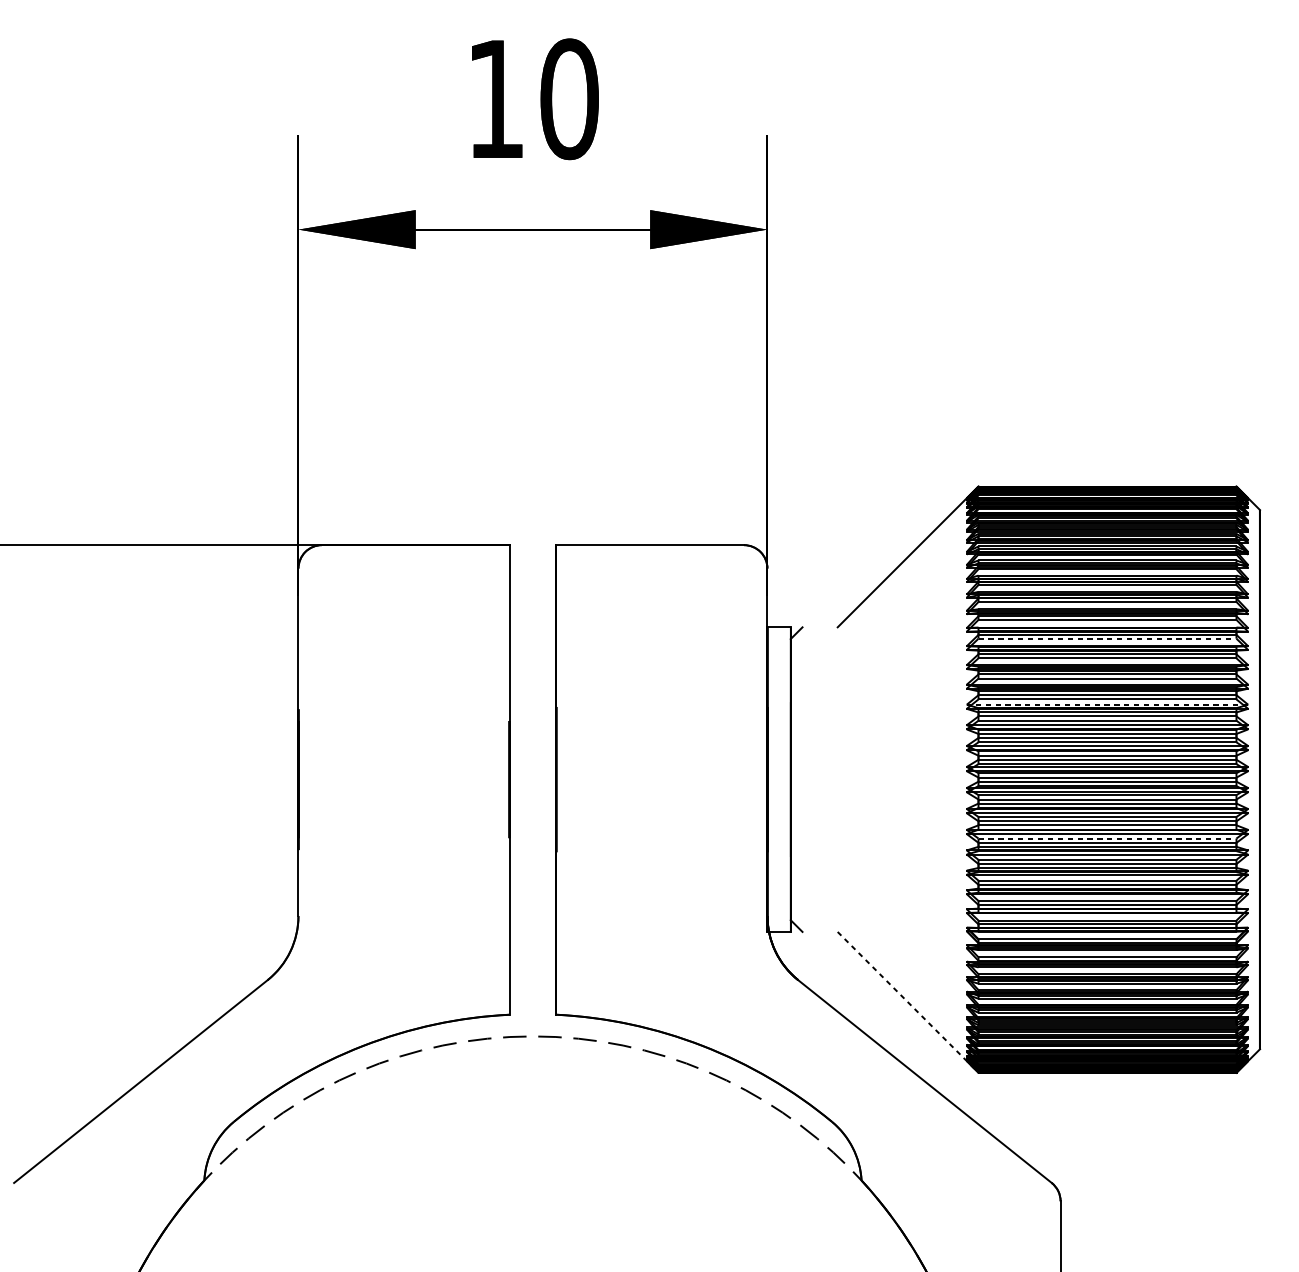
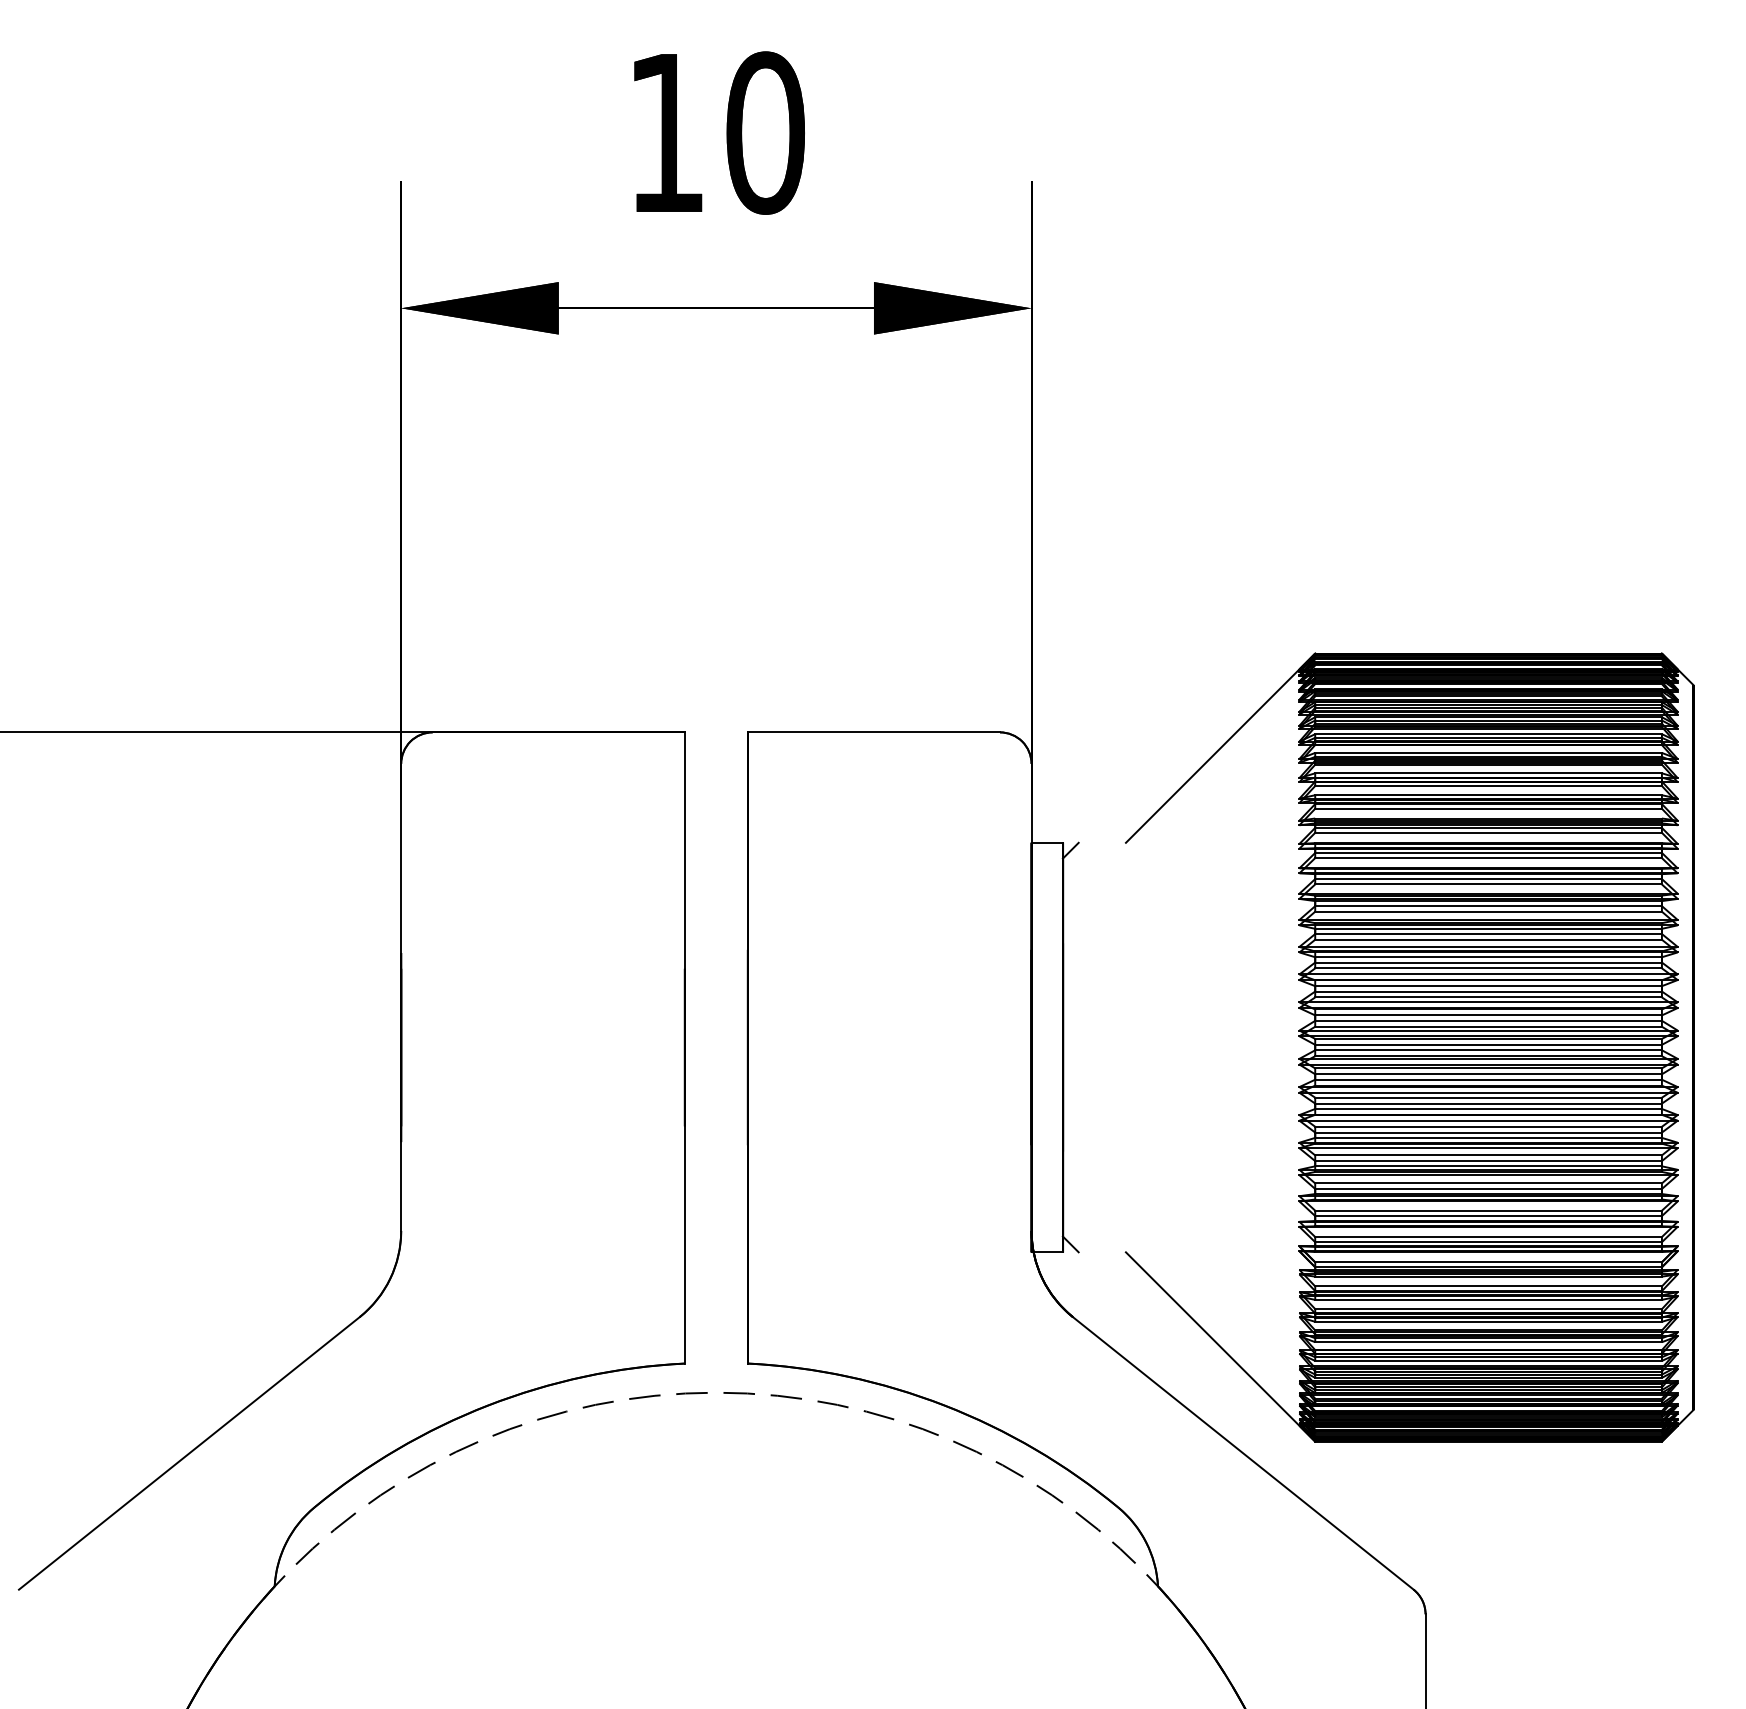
line: (1108, 638) -> (1489, 858), dashed -> solid
line: (1107, 704) -> (1488, 946), dashed -> solid
line: (1108, 838) -> (1489, 1126), dashed -> solid
line: (908, 1002) -> (1220, 1347), dashed -> solid

